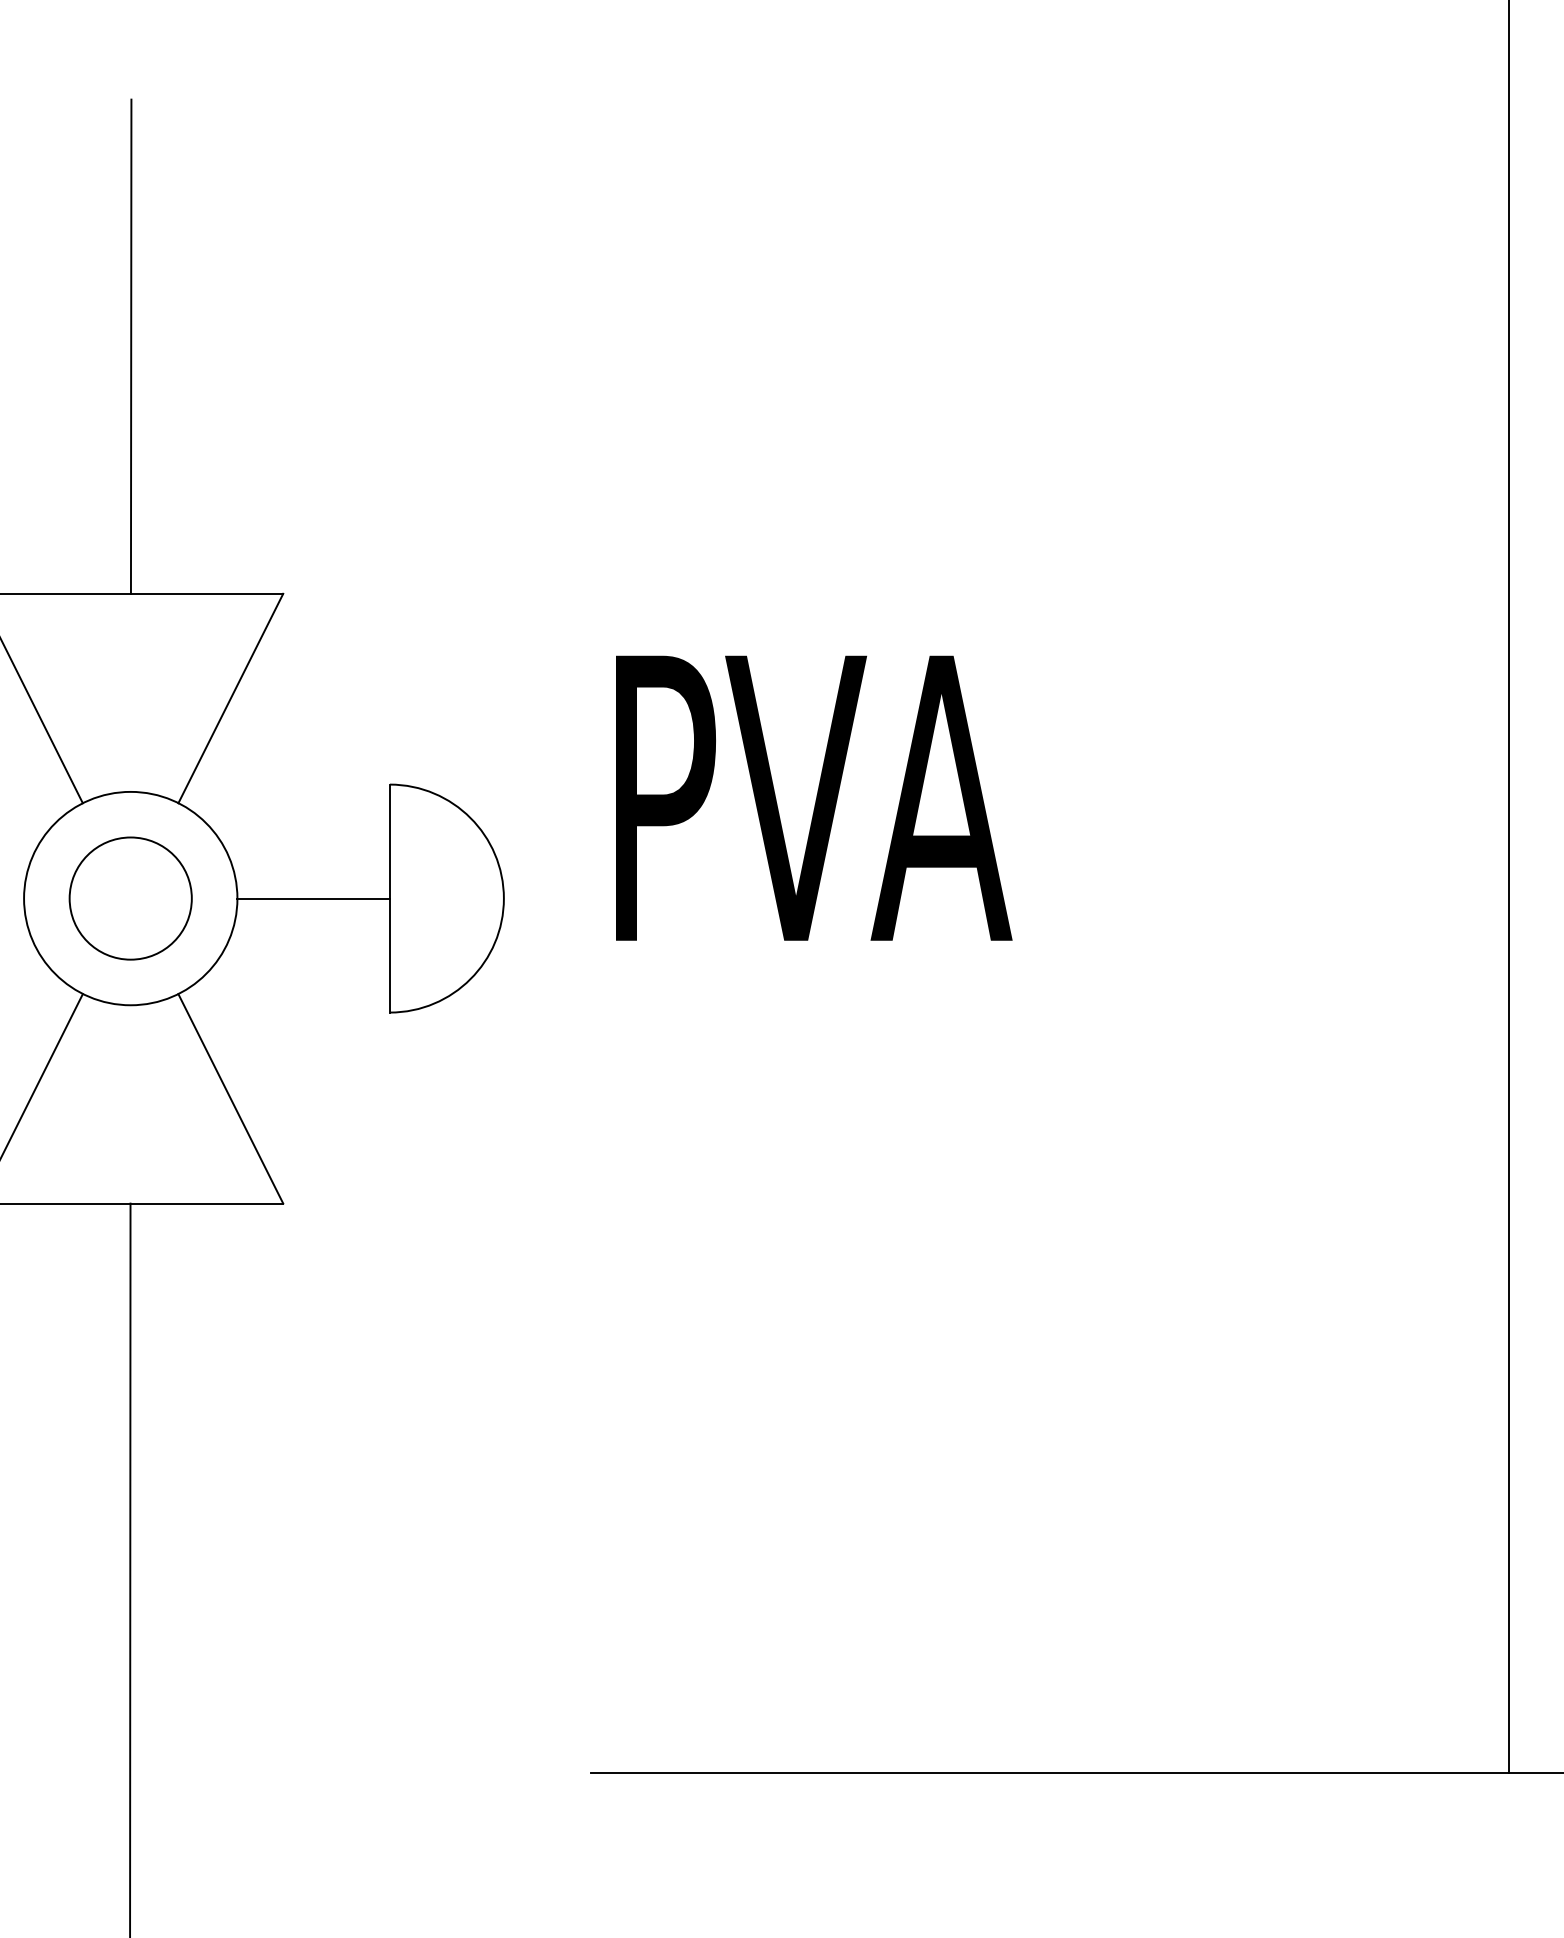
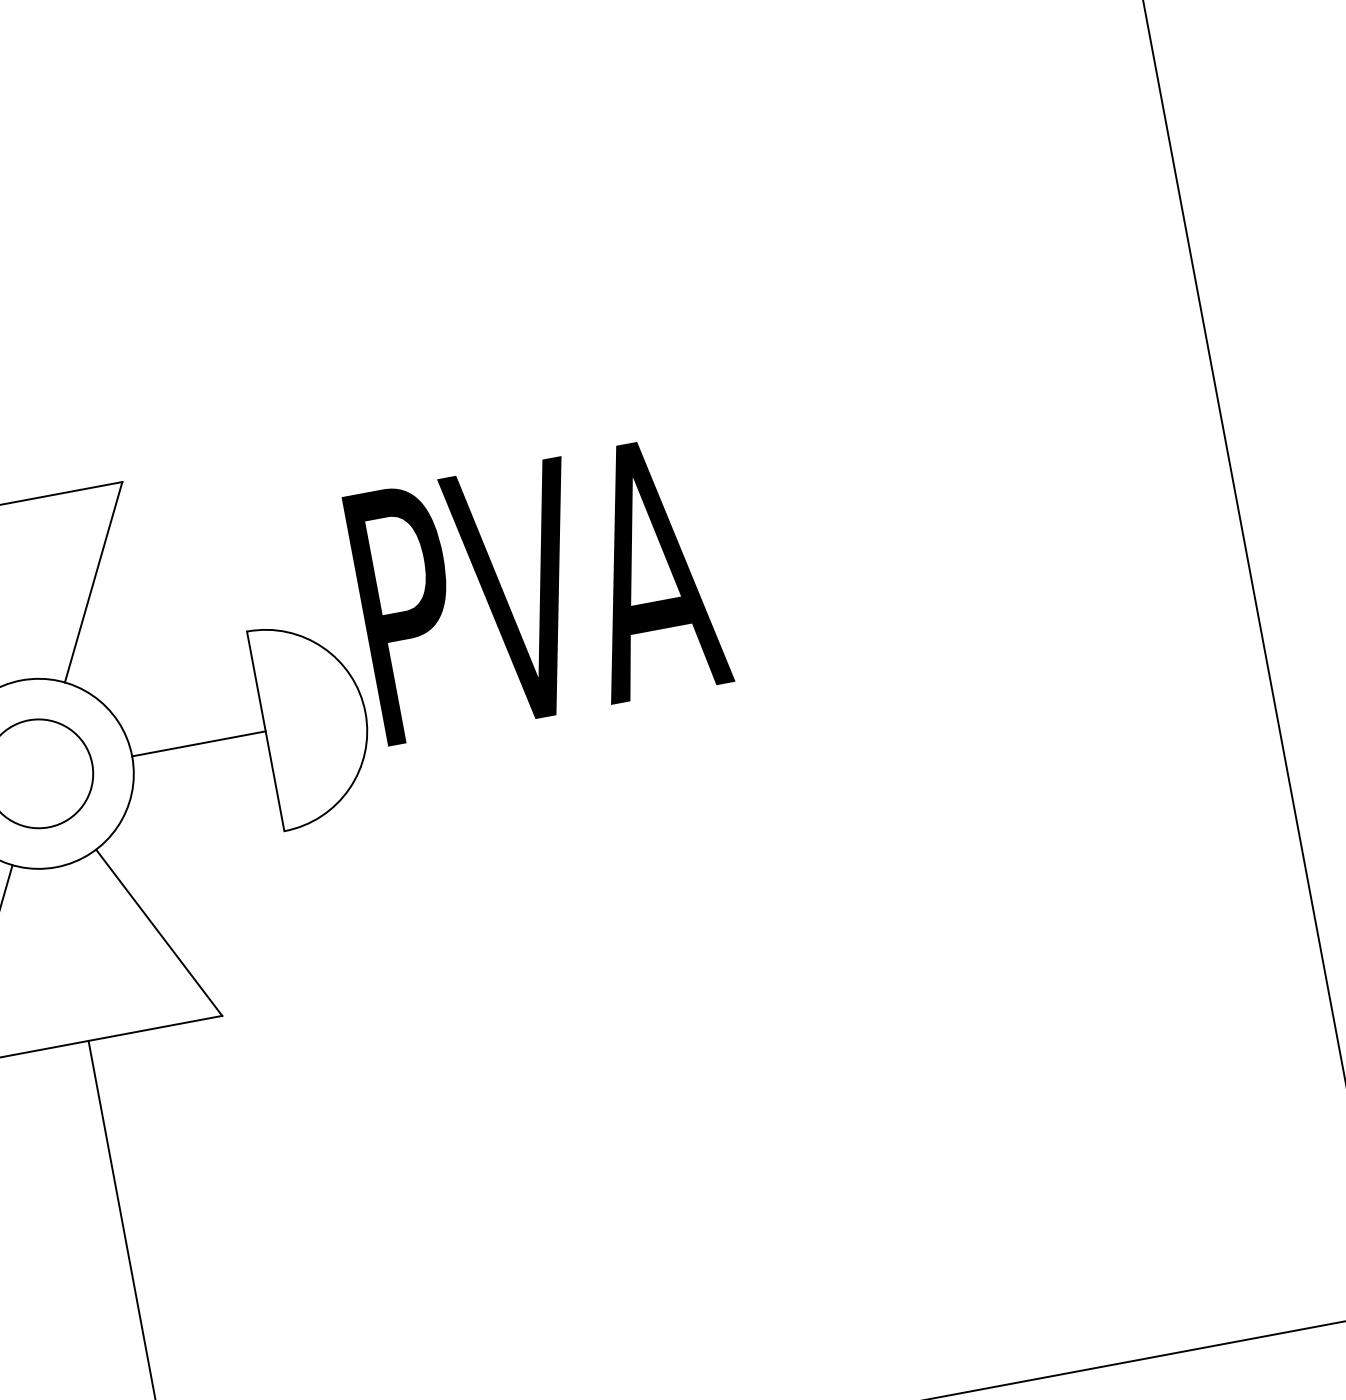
text: (814, 797) -> (538, 588), moved

